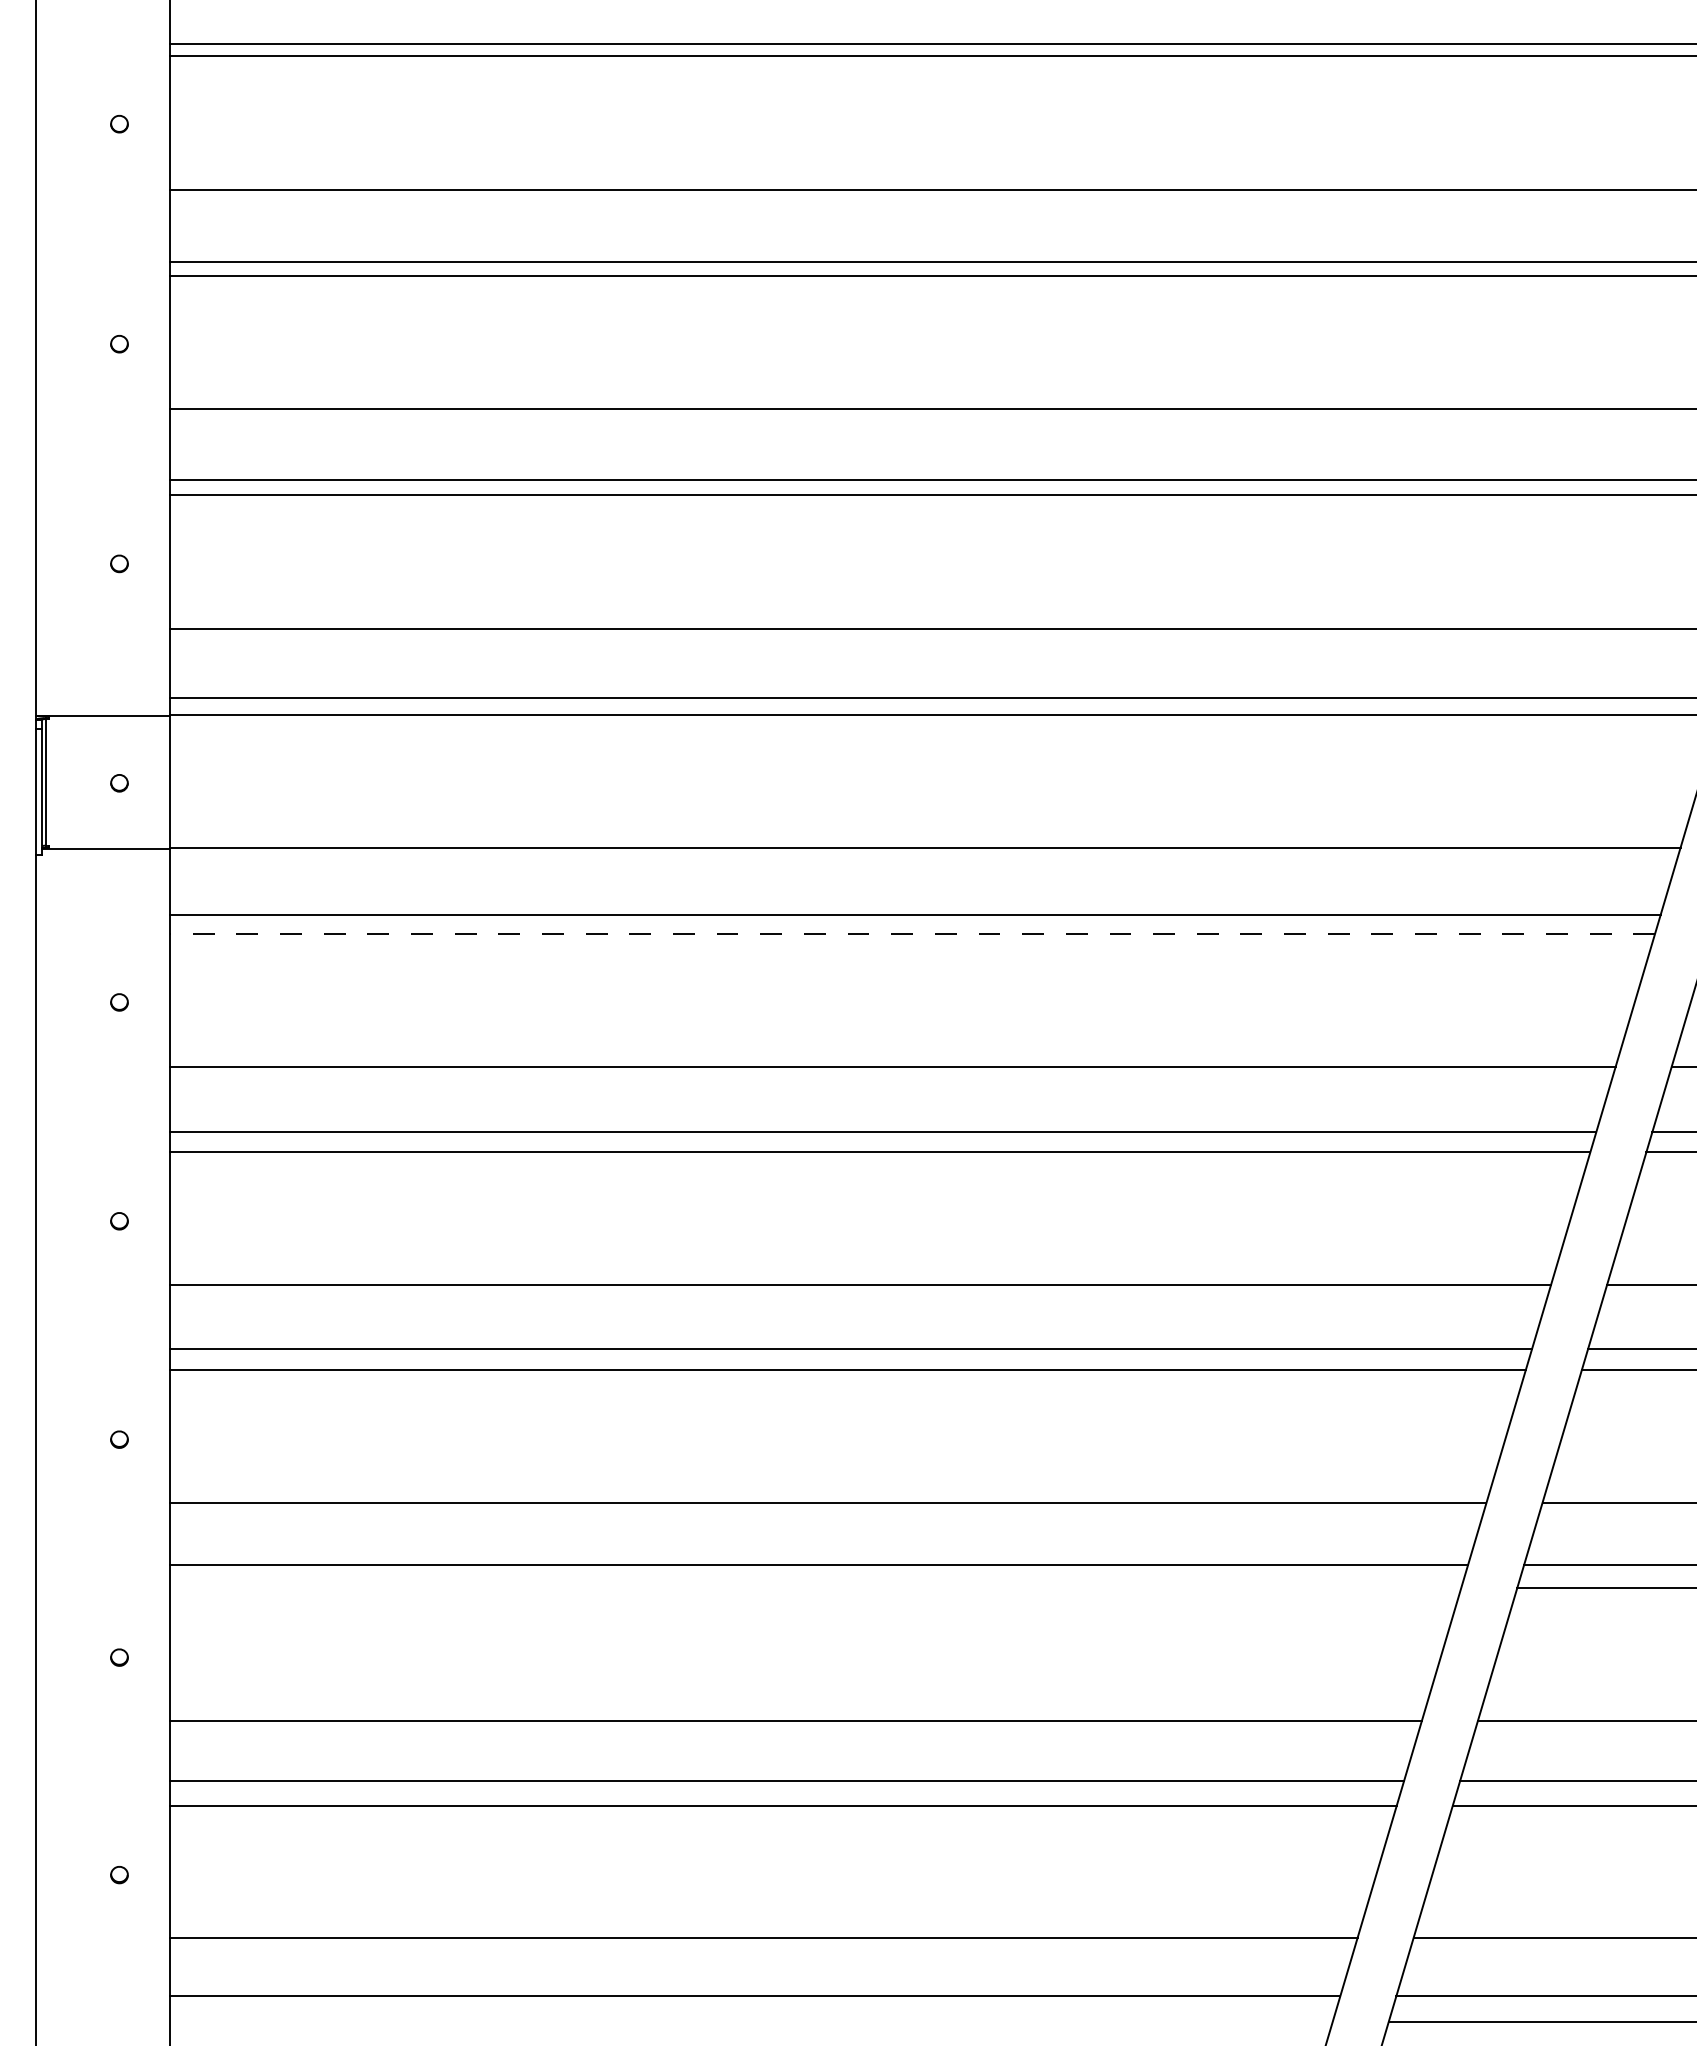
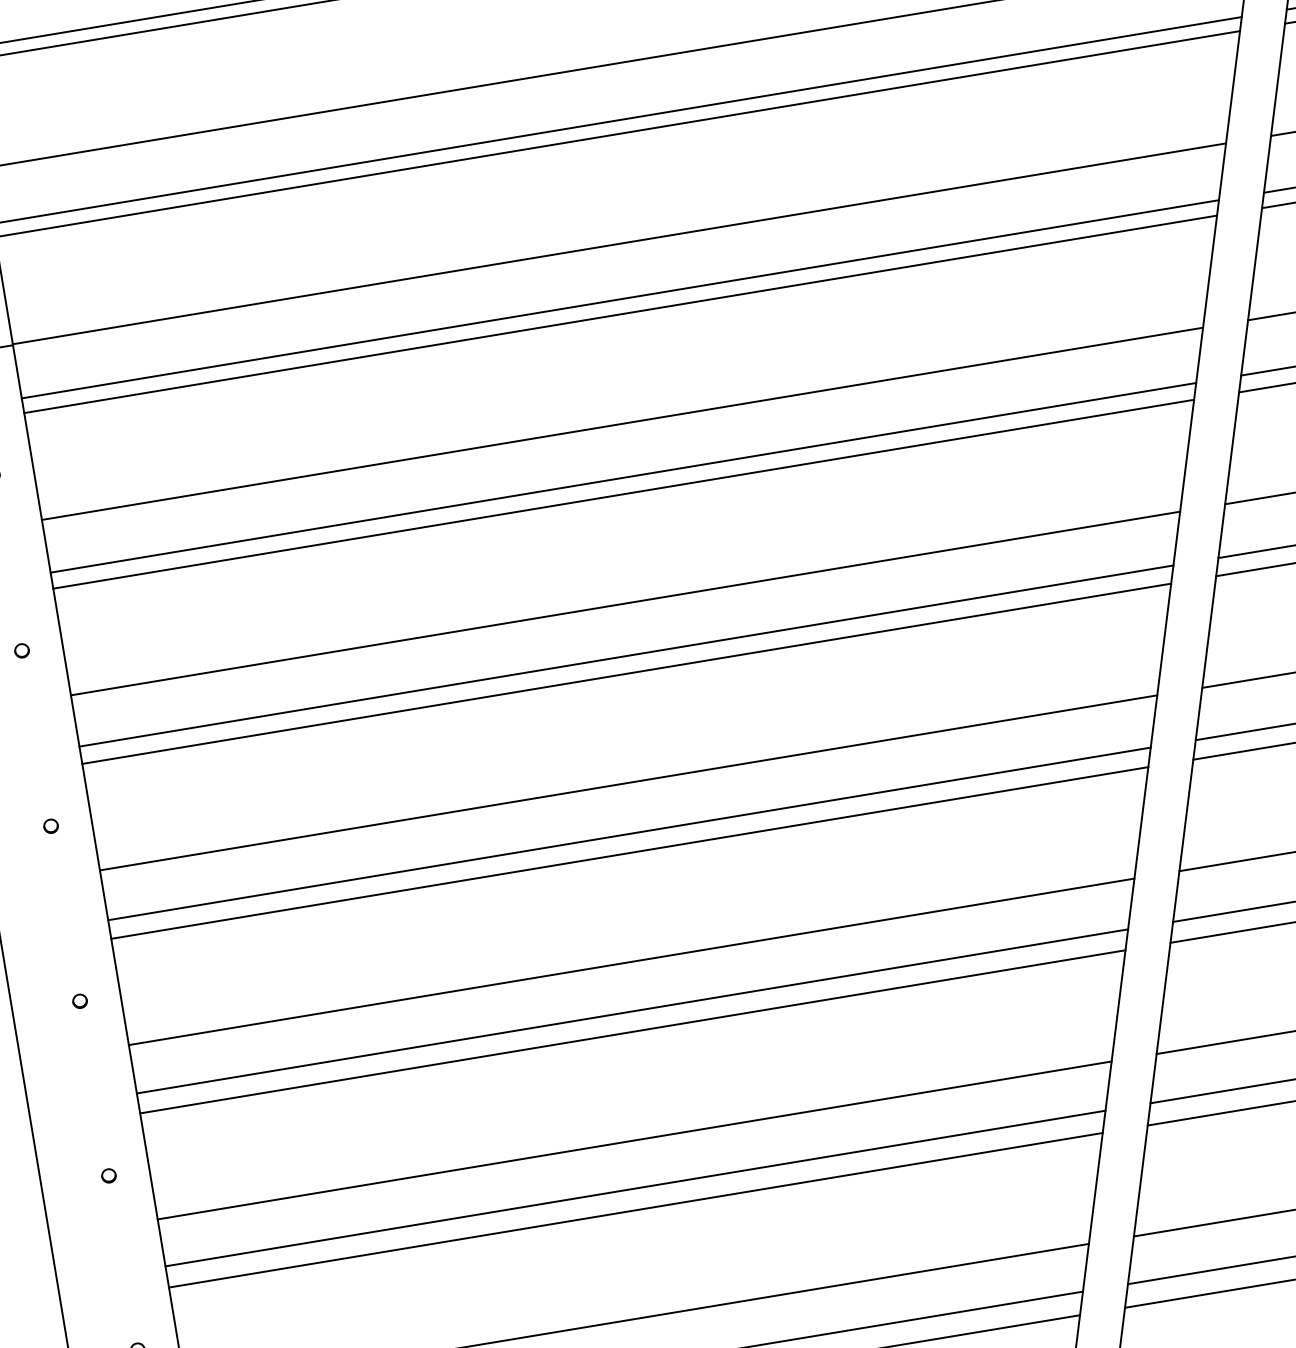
line: (912, 933) -> (620, 314), dashed -> solid
line: (815, 1588) -> (629, 853), added
line: (750, 2022) -> (635, 1210), added

